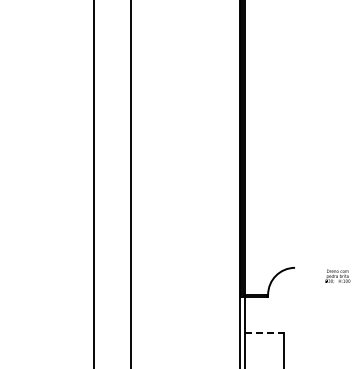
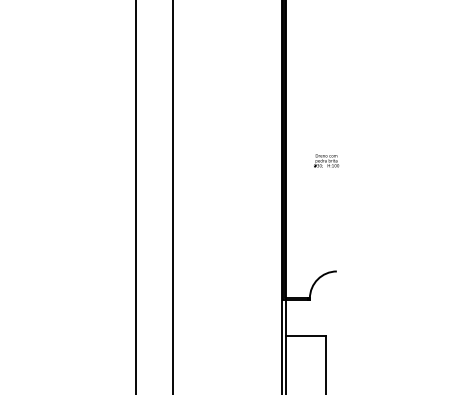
text: (337, 275) -> (326, 160), moved
line: (264, 332) -> (306, 336), dashed -> solid

